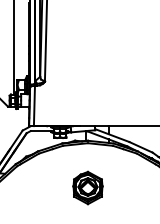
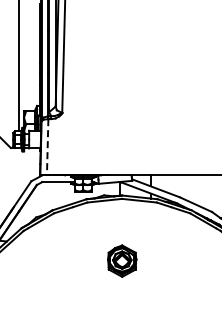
line: (34, 106) -> (47, 147), solid -> dashed
part: (88, 187) -> (122, 260), size x0.7

